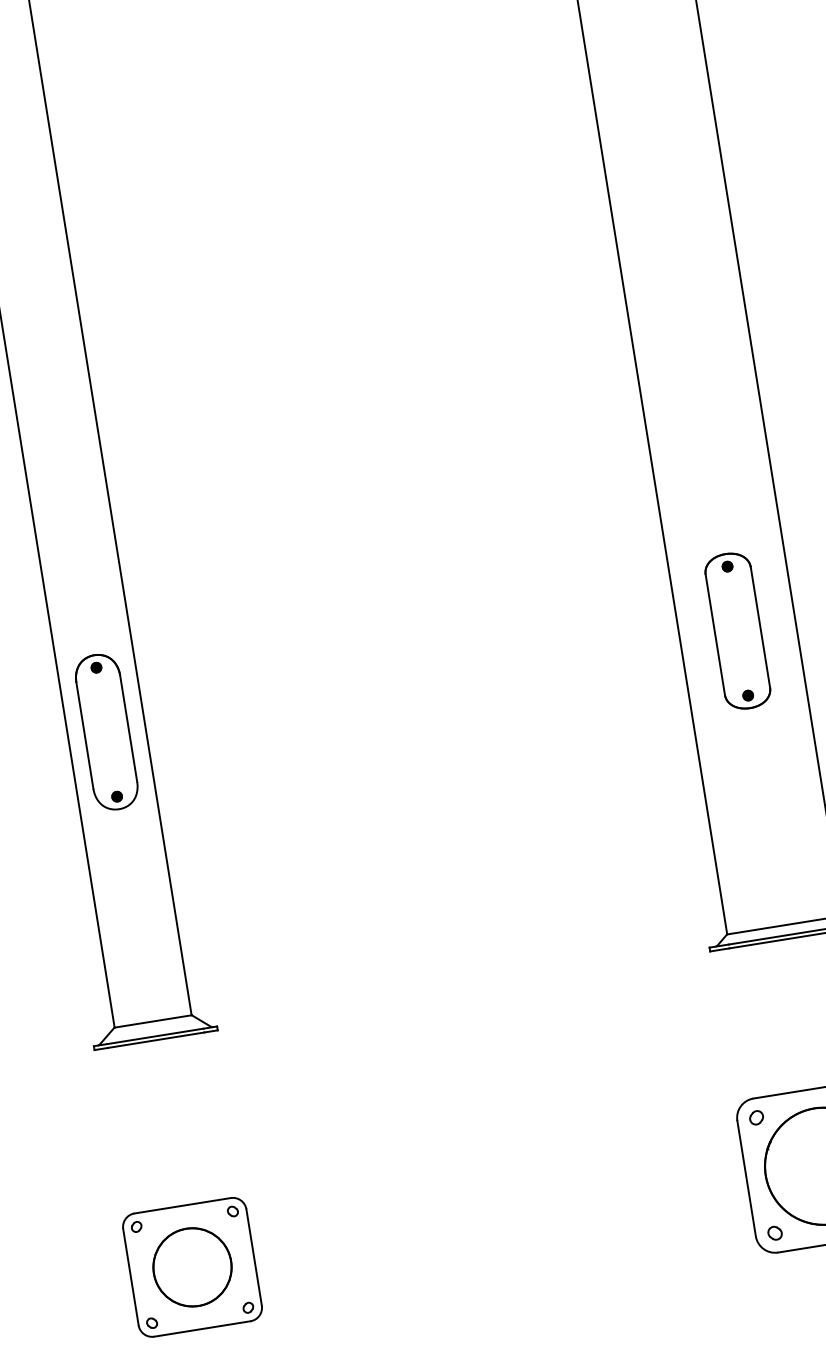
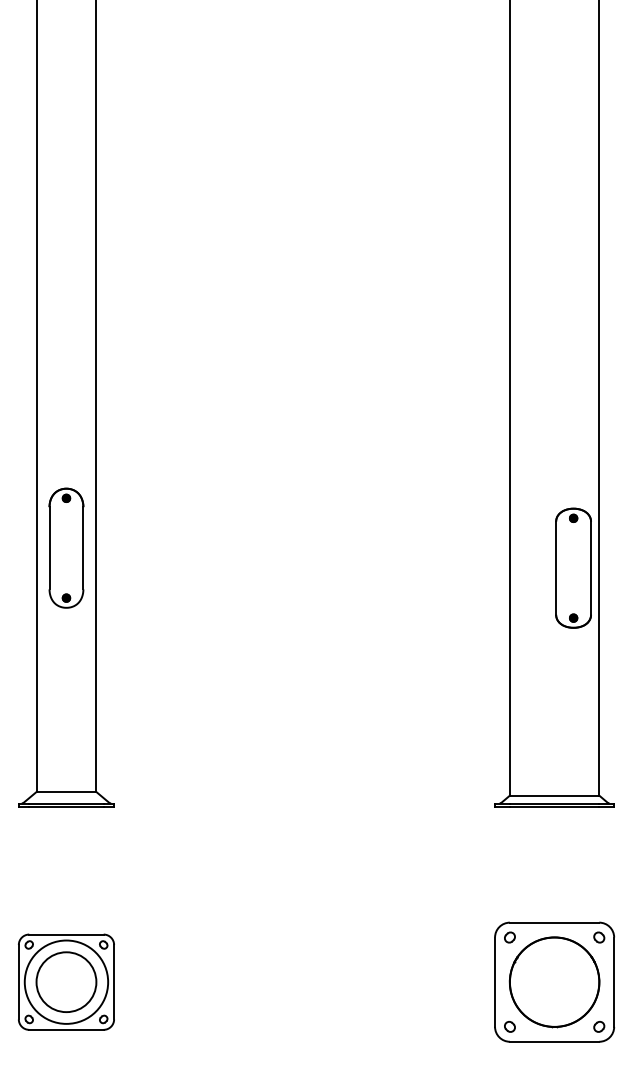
part: (737, 630) -> (573, 567), moved
part: (106, 731) -> (66, 547), moved
circle: (192, 1266) -> (66, 981), size x1.4

